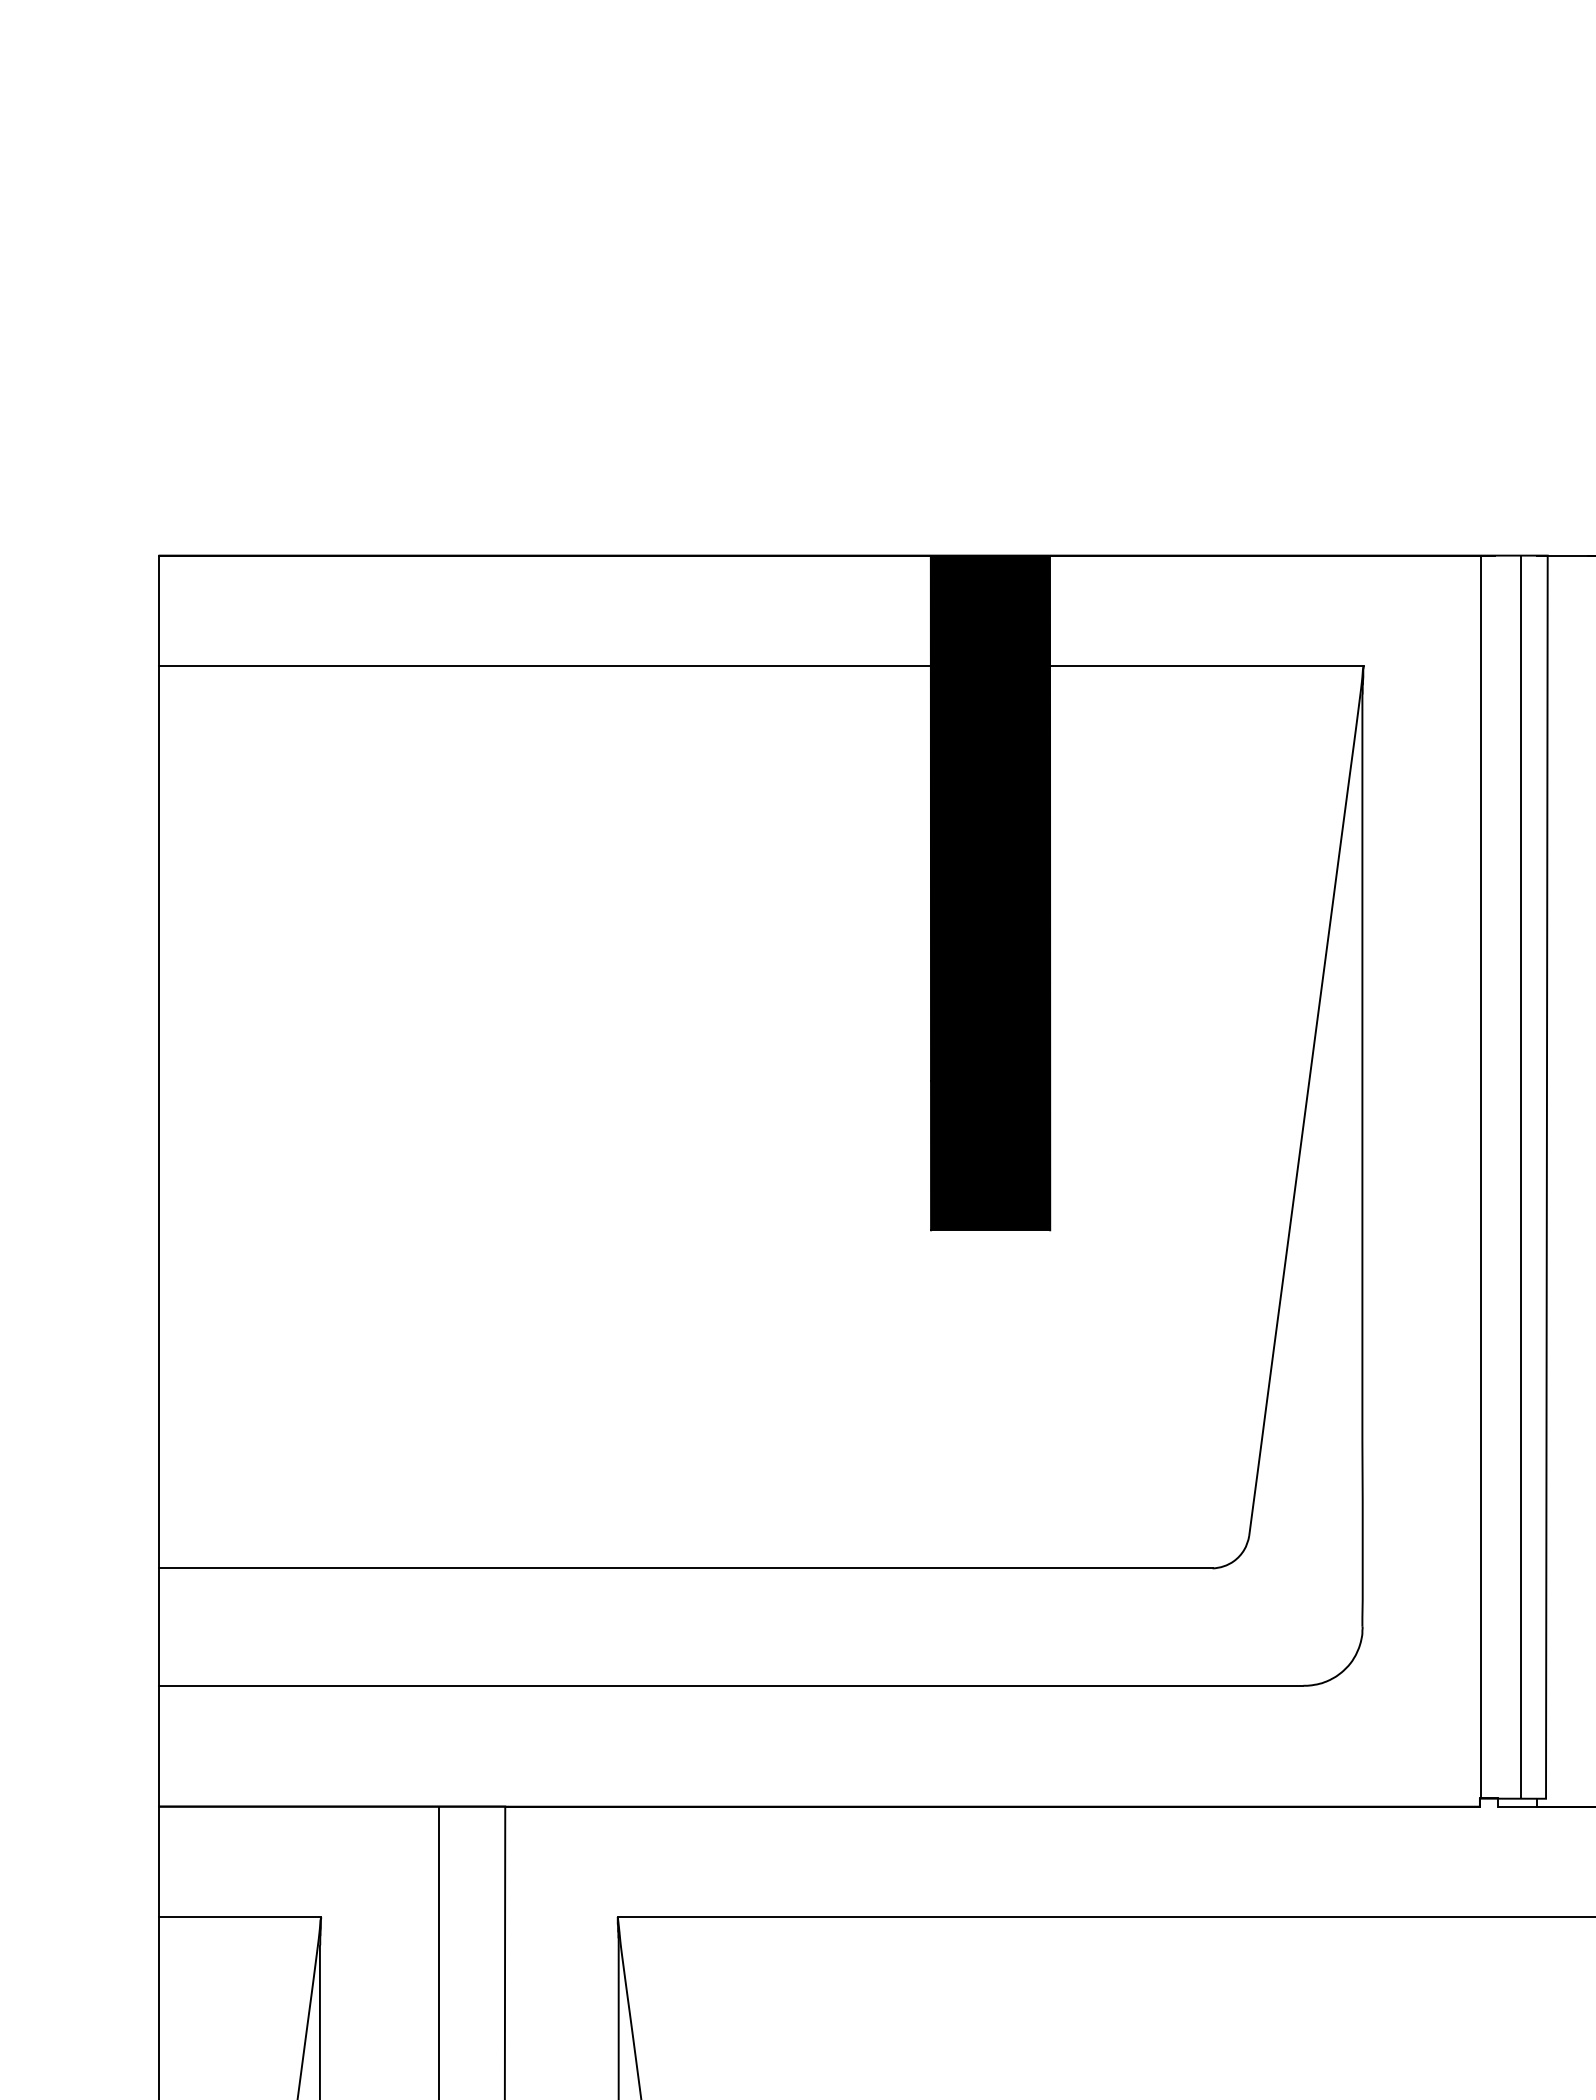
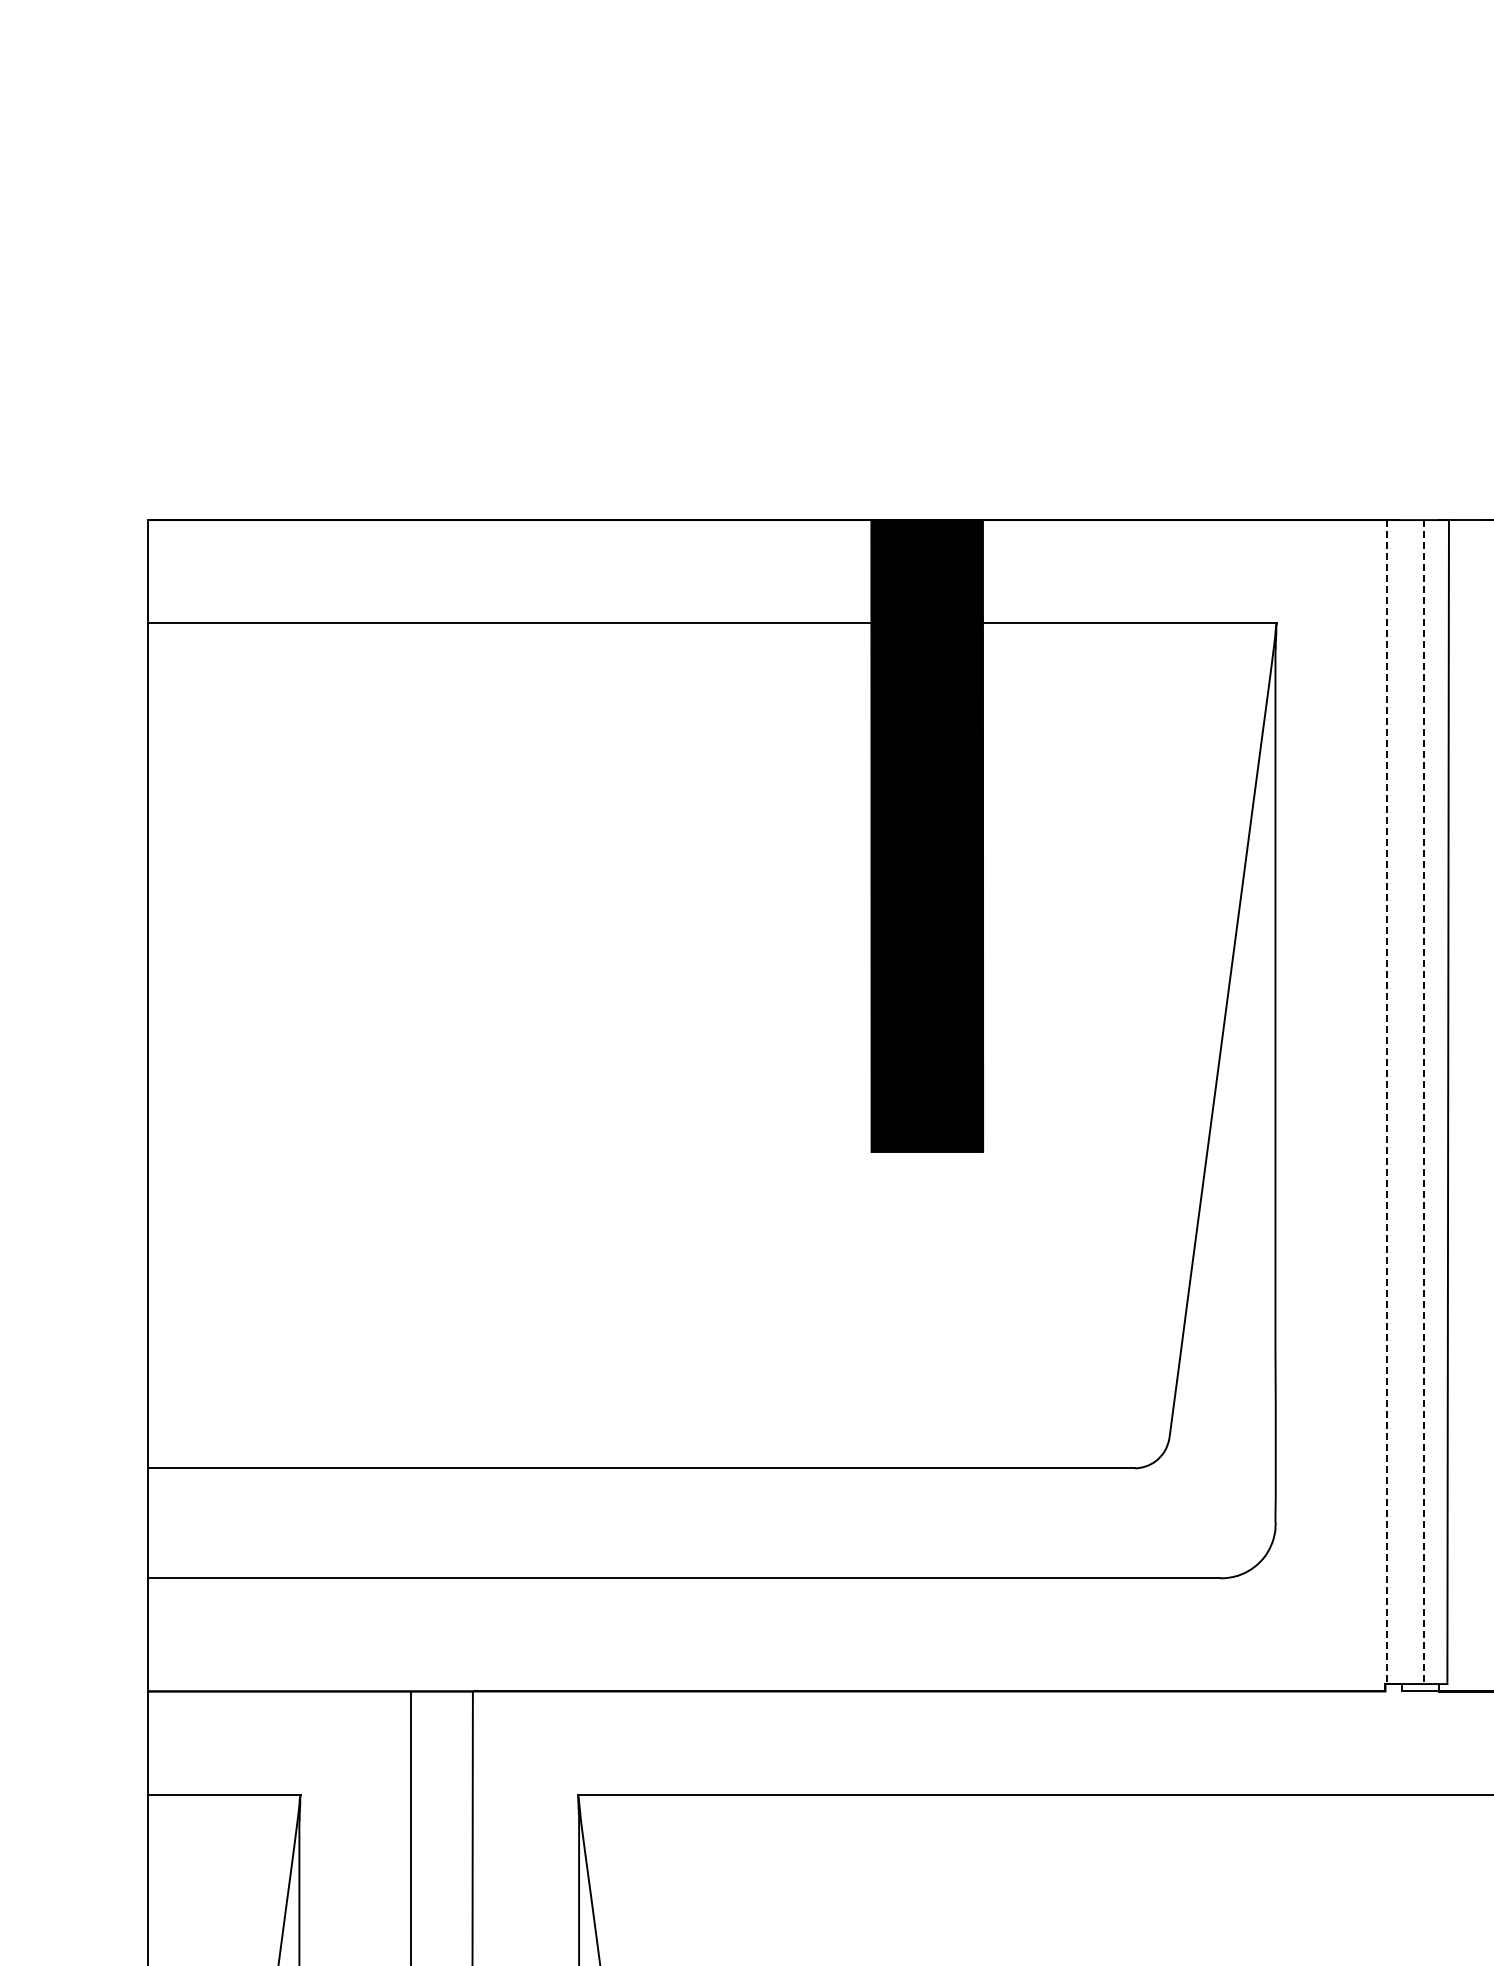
line: (1480, 1177) -> (1386, 1102), solid -> dashed
line: (1520, 1177) -> (1423, 1102), solid -> dashed

